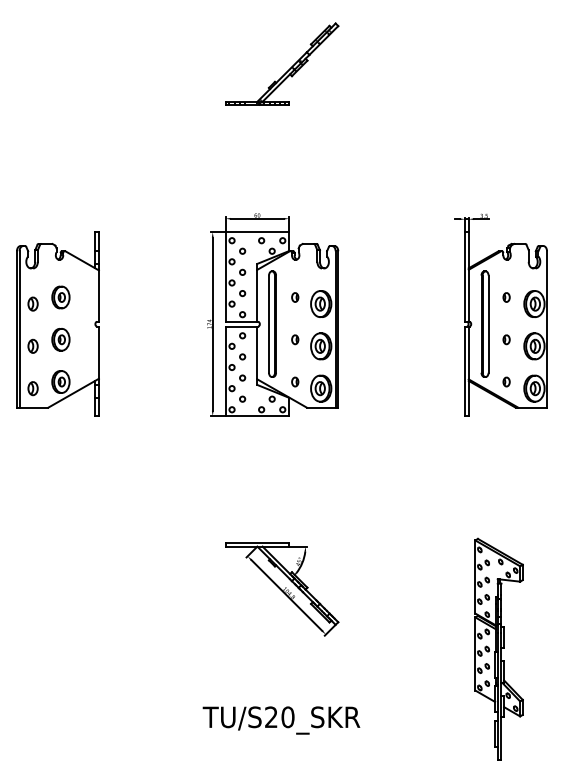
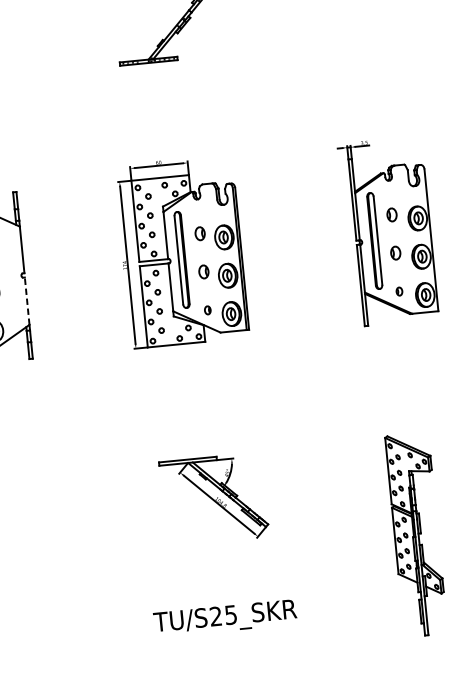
part: (295, 297) -> (200, 233), size x1.6
part: (506, 297) -> (391, 214), size x1.6
part: (295, 339) -> (204, 271), size x1.6
part: (506, 339) -> (395, 253), size x1.6
line: (98, 352) -> (26, 301), solid -> dashed
text: (287, 717) -> (230, 615), TU/S20_SKR -> TU/S25_SKR

